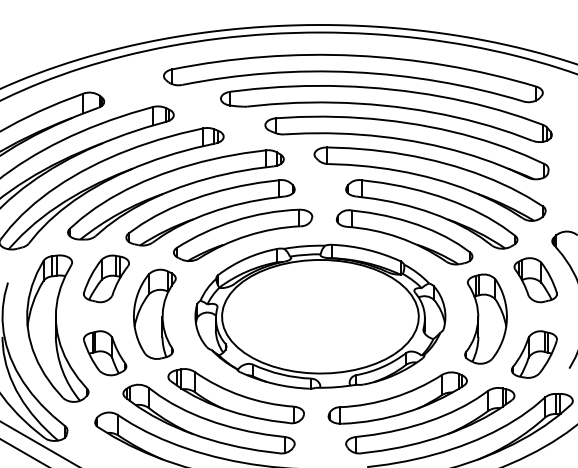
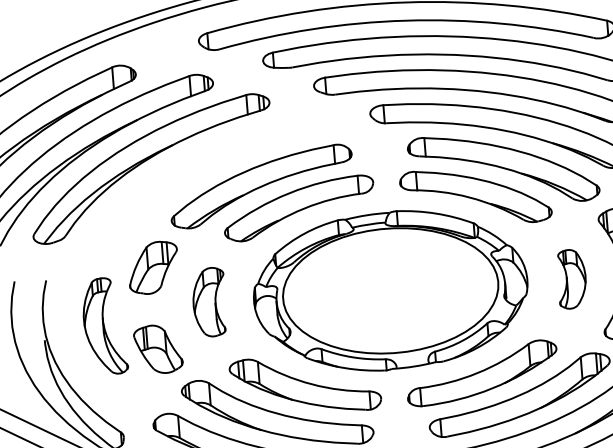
part: (175, 194) -> (221, 169), removed
part: (154, 313) -> (209, 301), size x0.7
part: (485, 318) -> (571, 278), size x0.6
part: (57, 328) -> (104, 326), size x0.6

